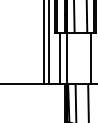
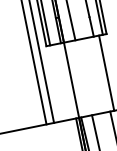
line: (59, 58) -> (61, 82), removed

